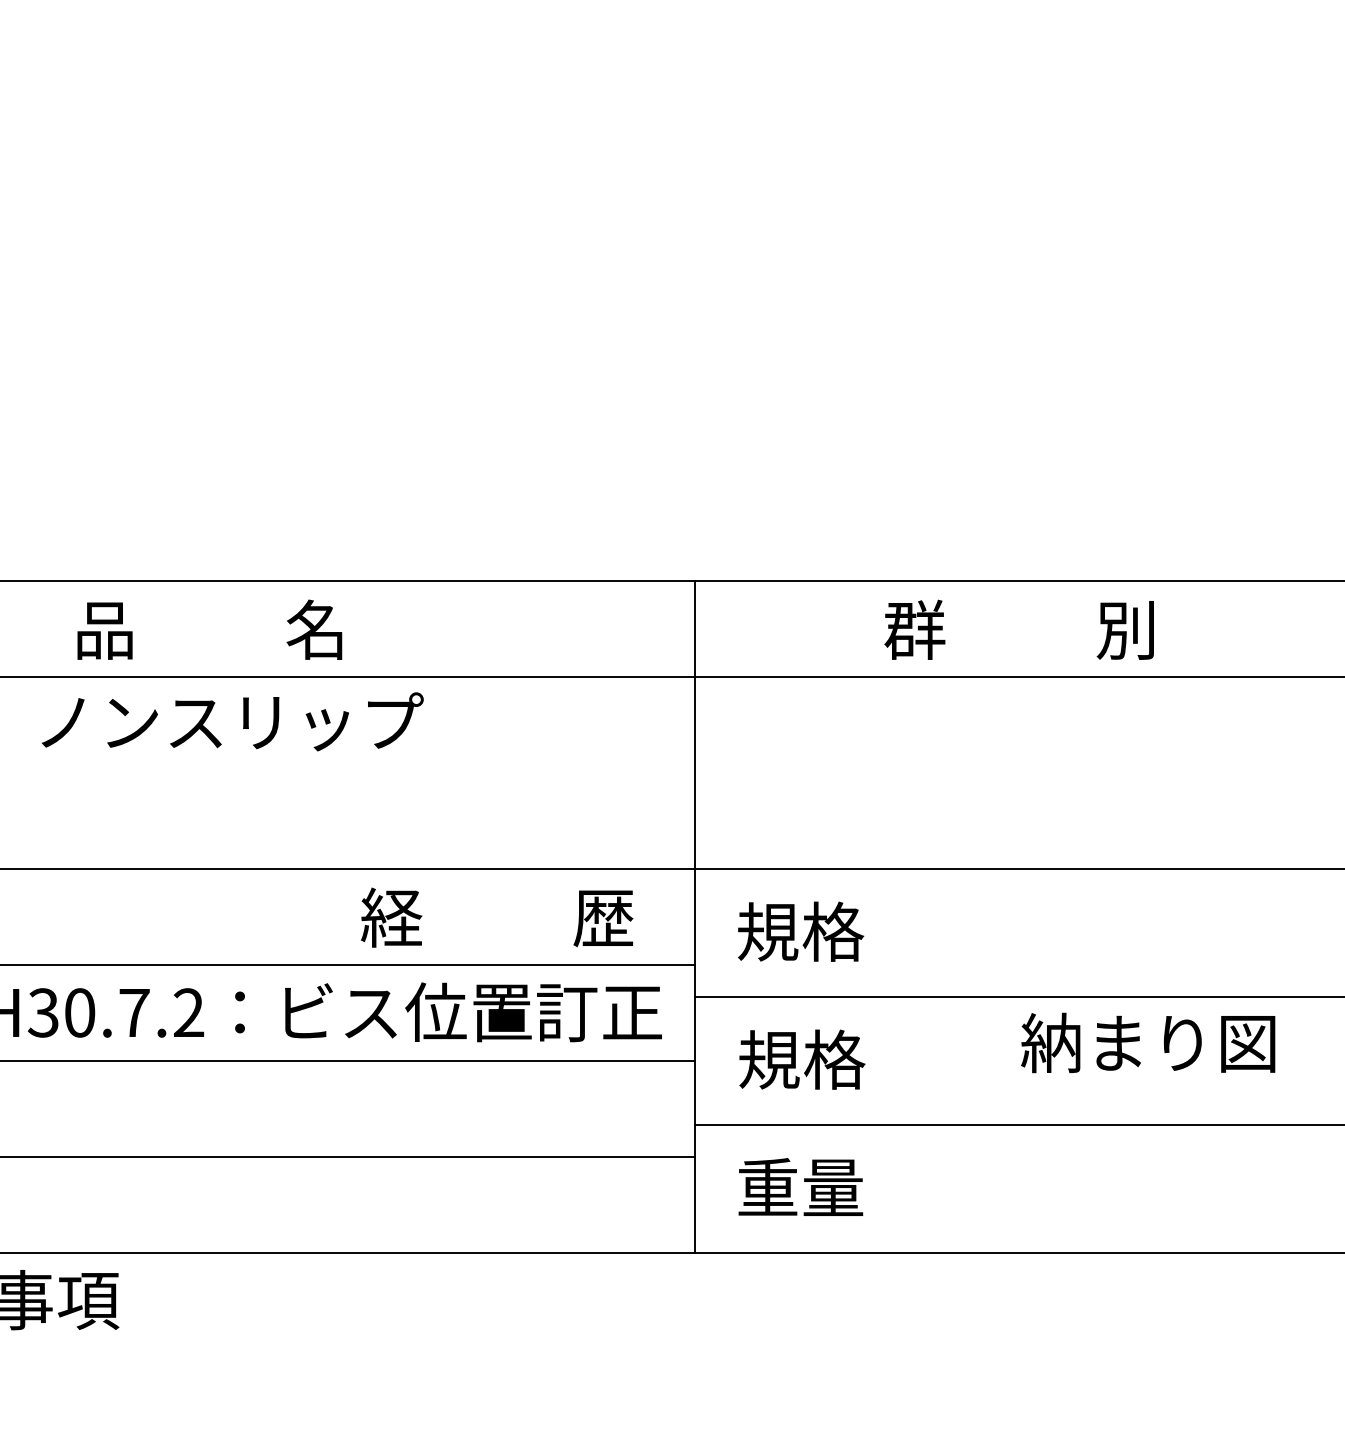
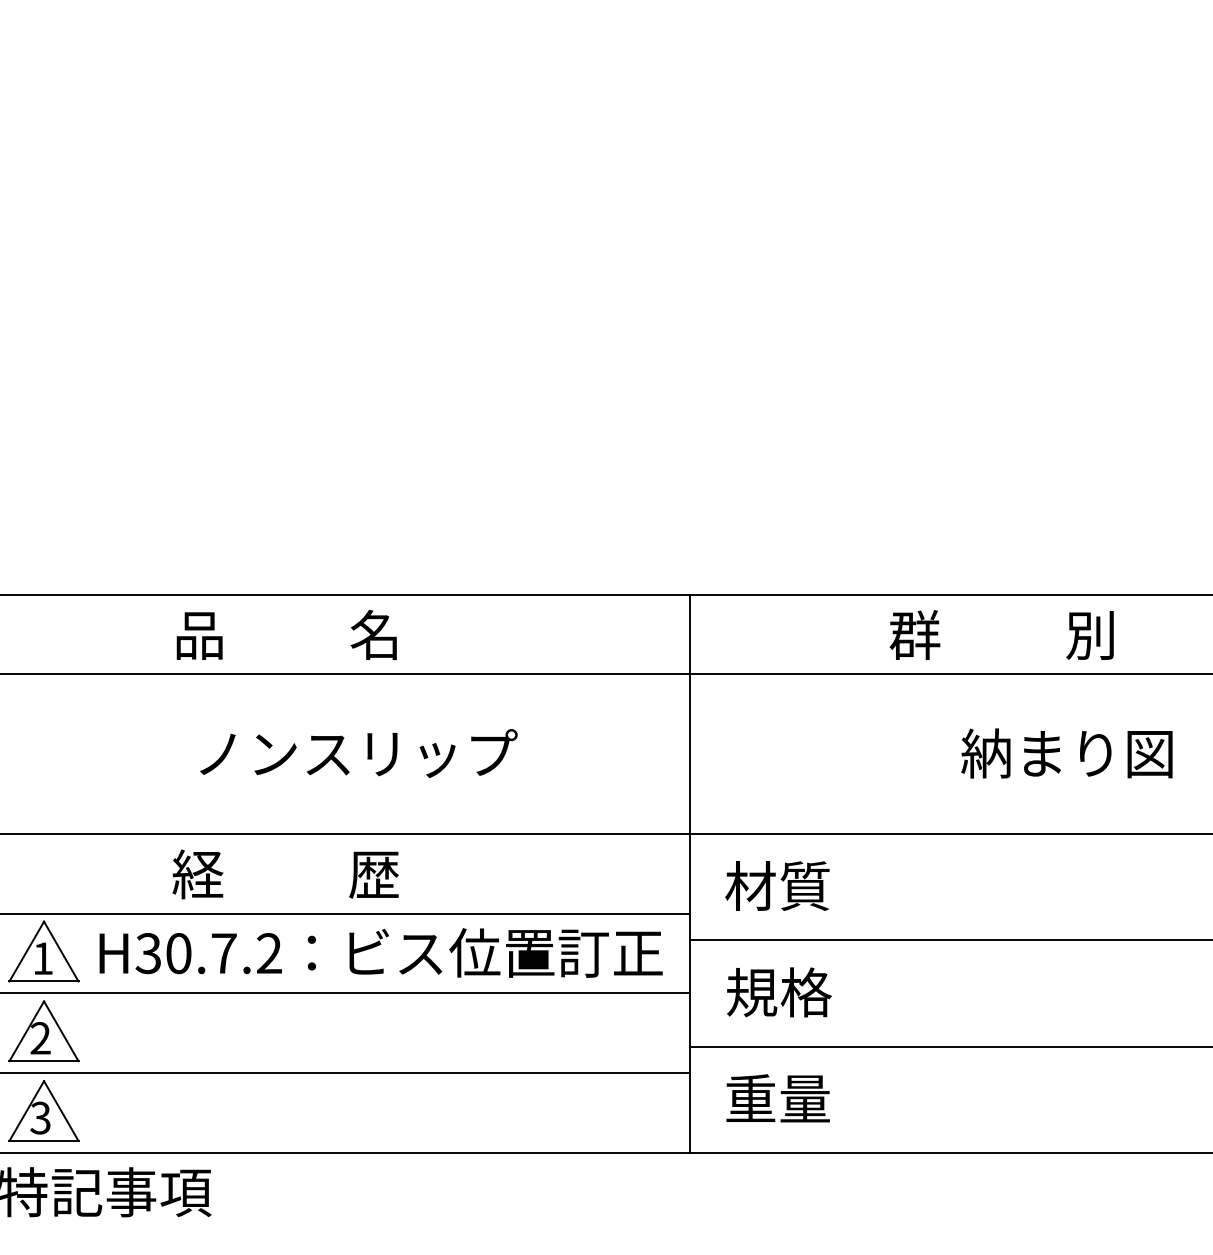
text: (1018, 629) -> (1001, 634), moved
text: (232, 721) -> (358, 753), moved
text: (496, 917) -> (285, 874), moved
text: (800, 931) -> (777, 885), 規格 -> 材質
text: (1147, 1042) -> (1066, 753), moved

